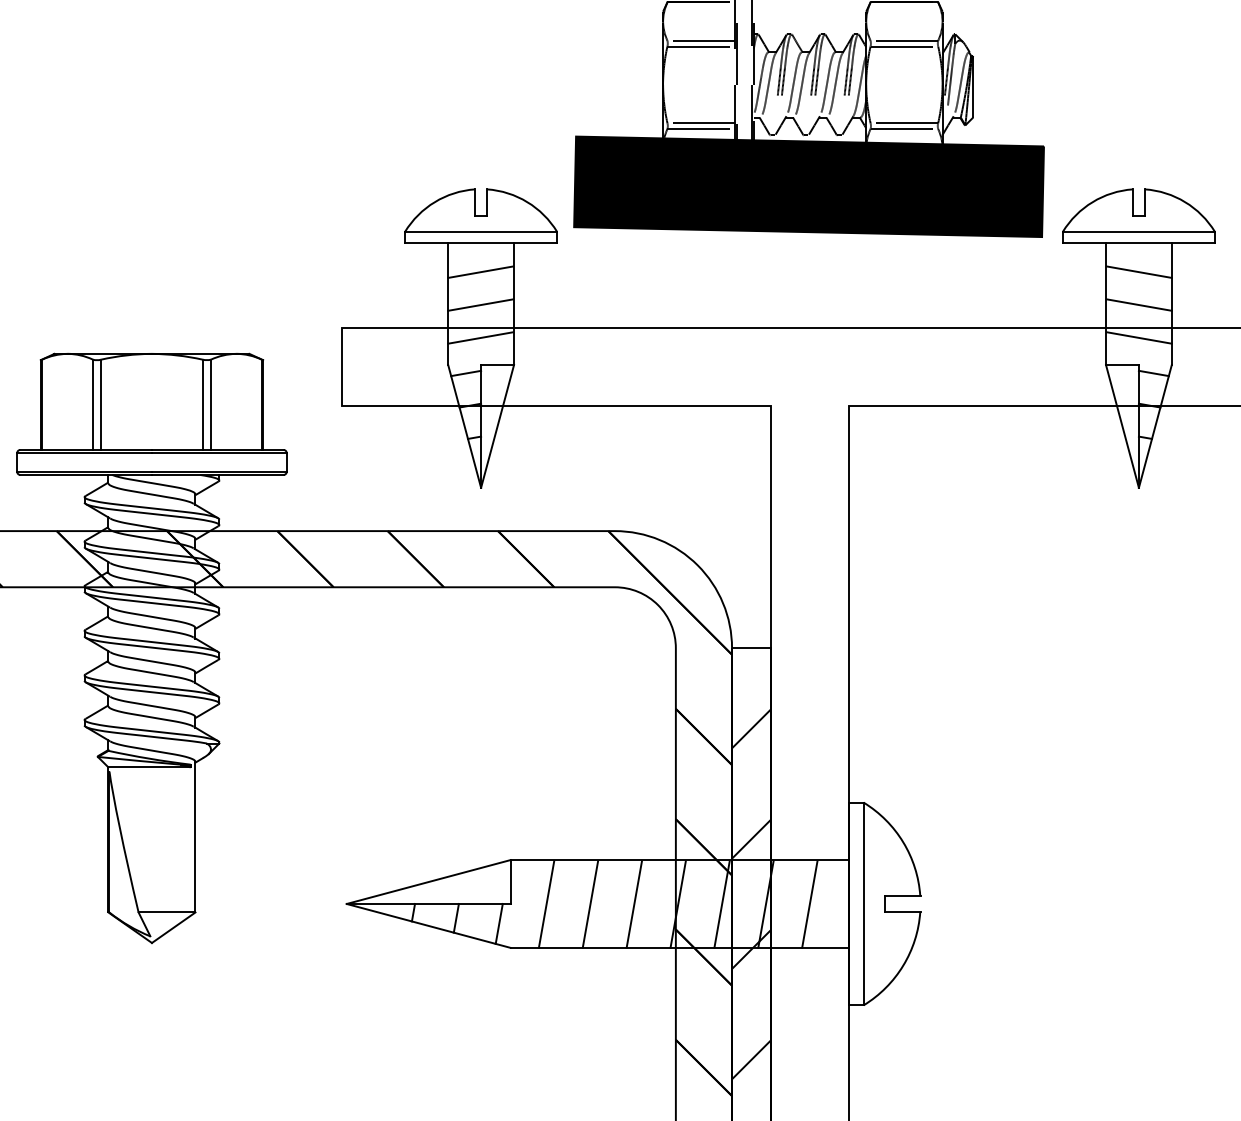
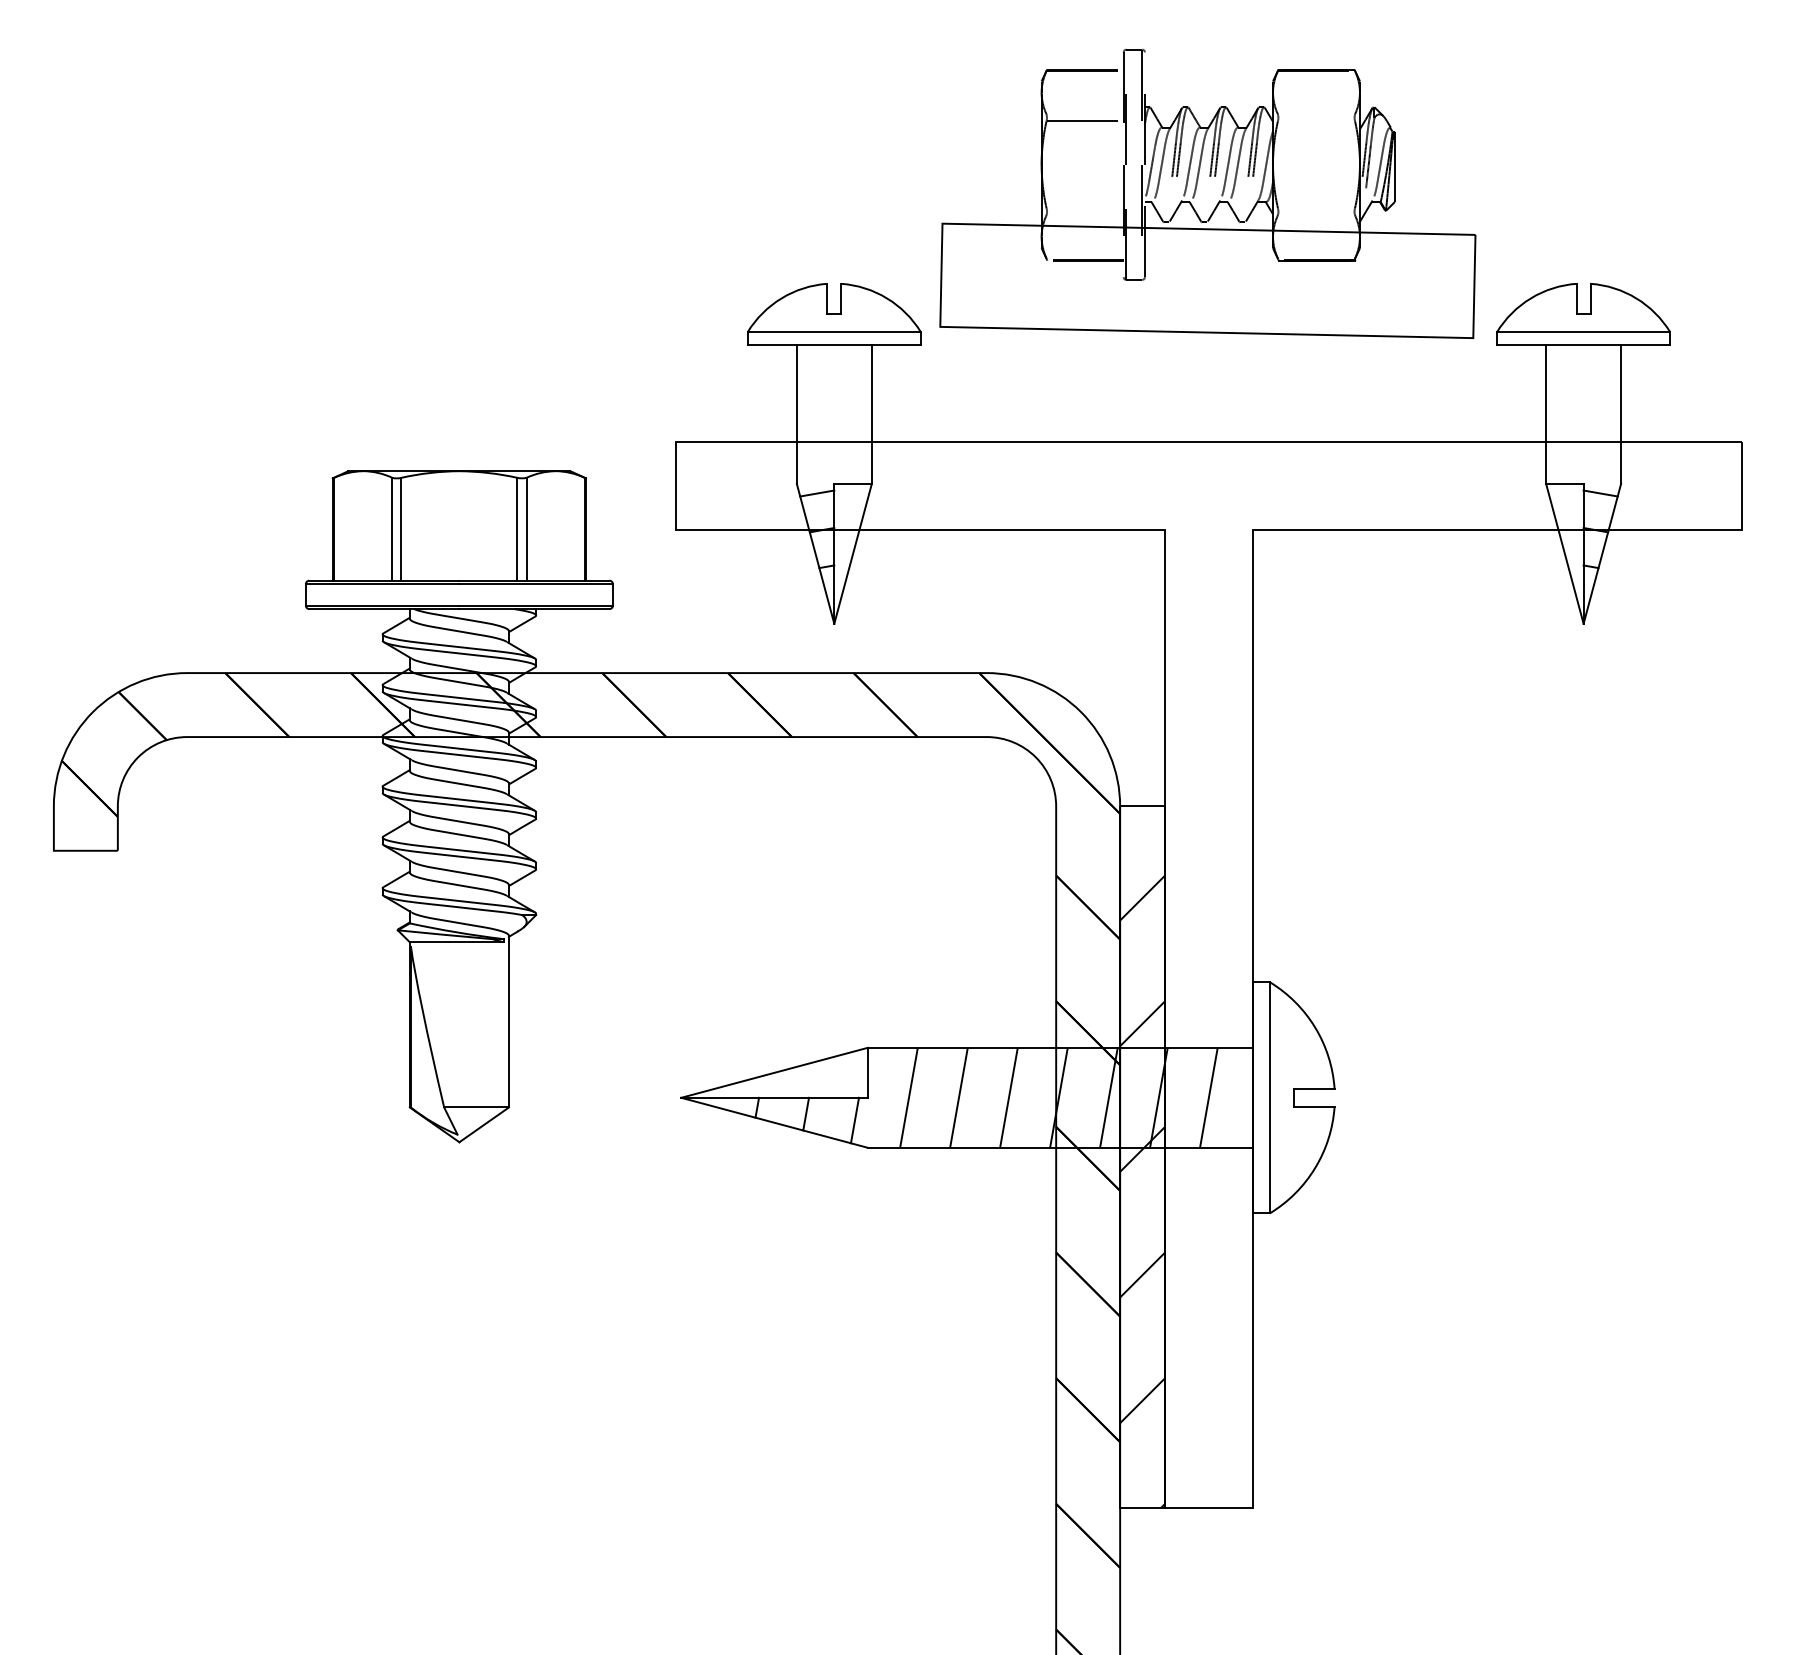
line: (700, 40) -> (1084, 114), removed
line: (904, 40) -> (1316, 114), removed
line: (904, 46) -> (1316, 121), removed
line: (700, 123) -> (1084, 208), removed
line: (904, 123) -> (1316, 208), removed
line: (700, 129) -> (1084, 215), removed
line: (904, 129) -> (1316, 215), removed
fill: (808, 186) -> (1207, 280), removed
line: (480, 271) -> (833, 377), removed
line: (1139, 271) -> (1584, 377), removed
line: (480, 304) -> (833, 415), removed
line: (1139, 304) -> (1584, 415), removed
line: (480, 337) -> (833, 452), removed
line: (1139, 337) -> (1584, 452), removed

